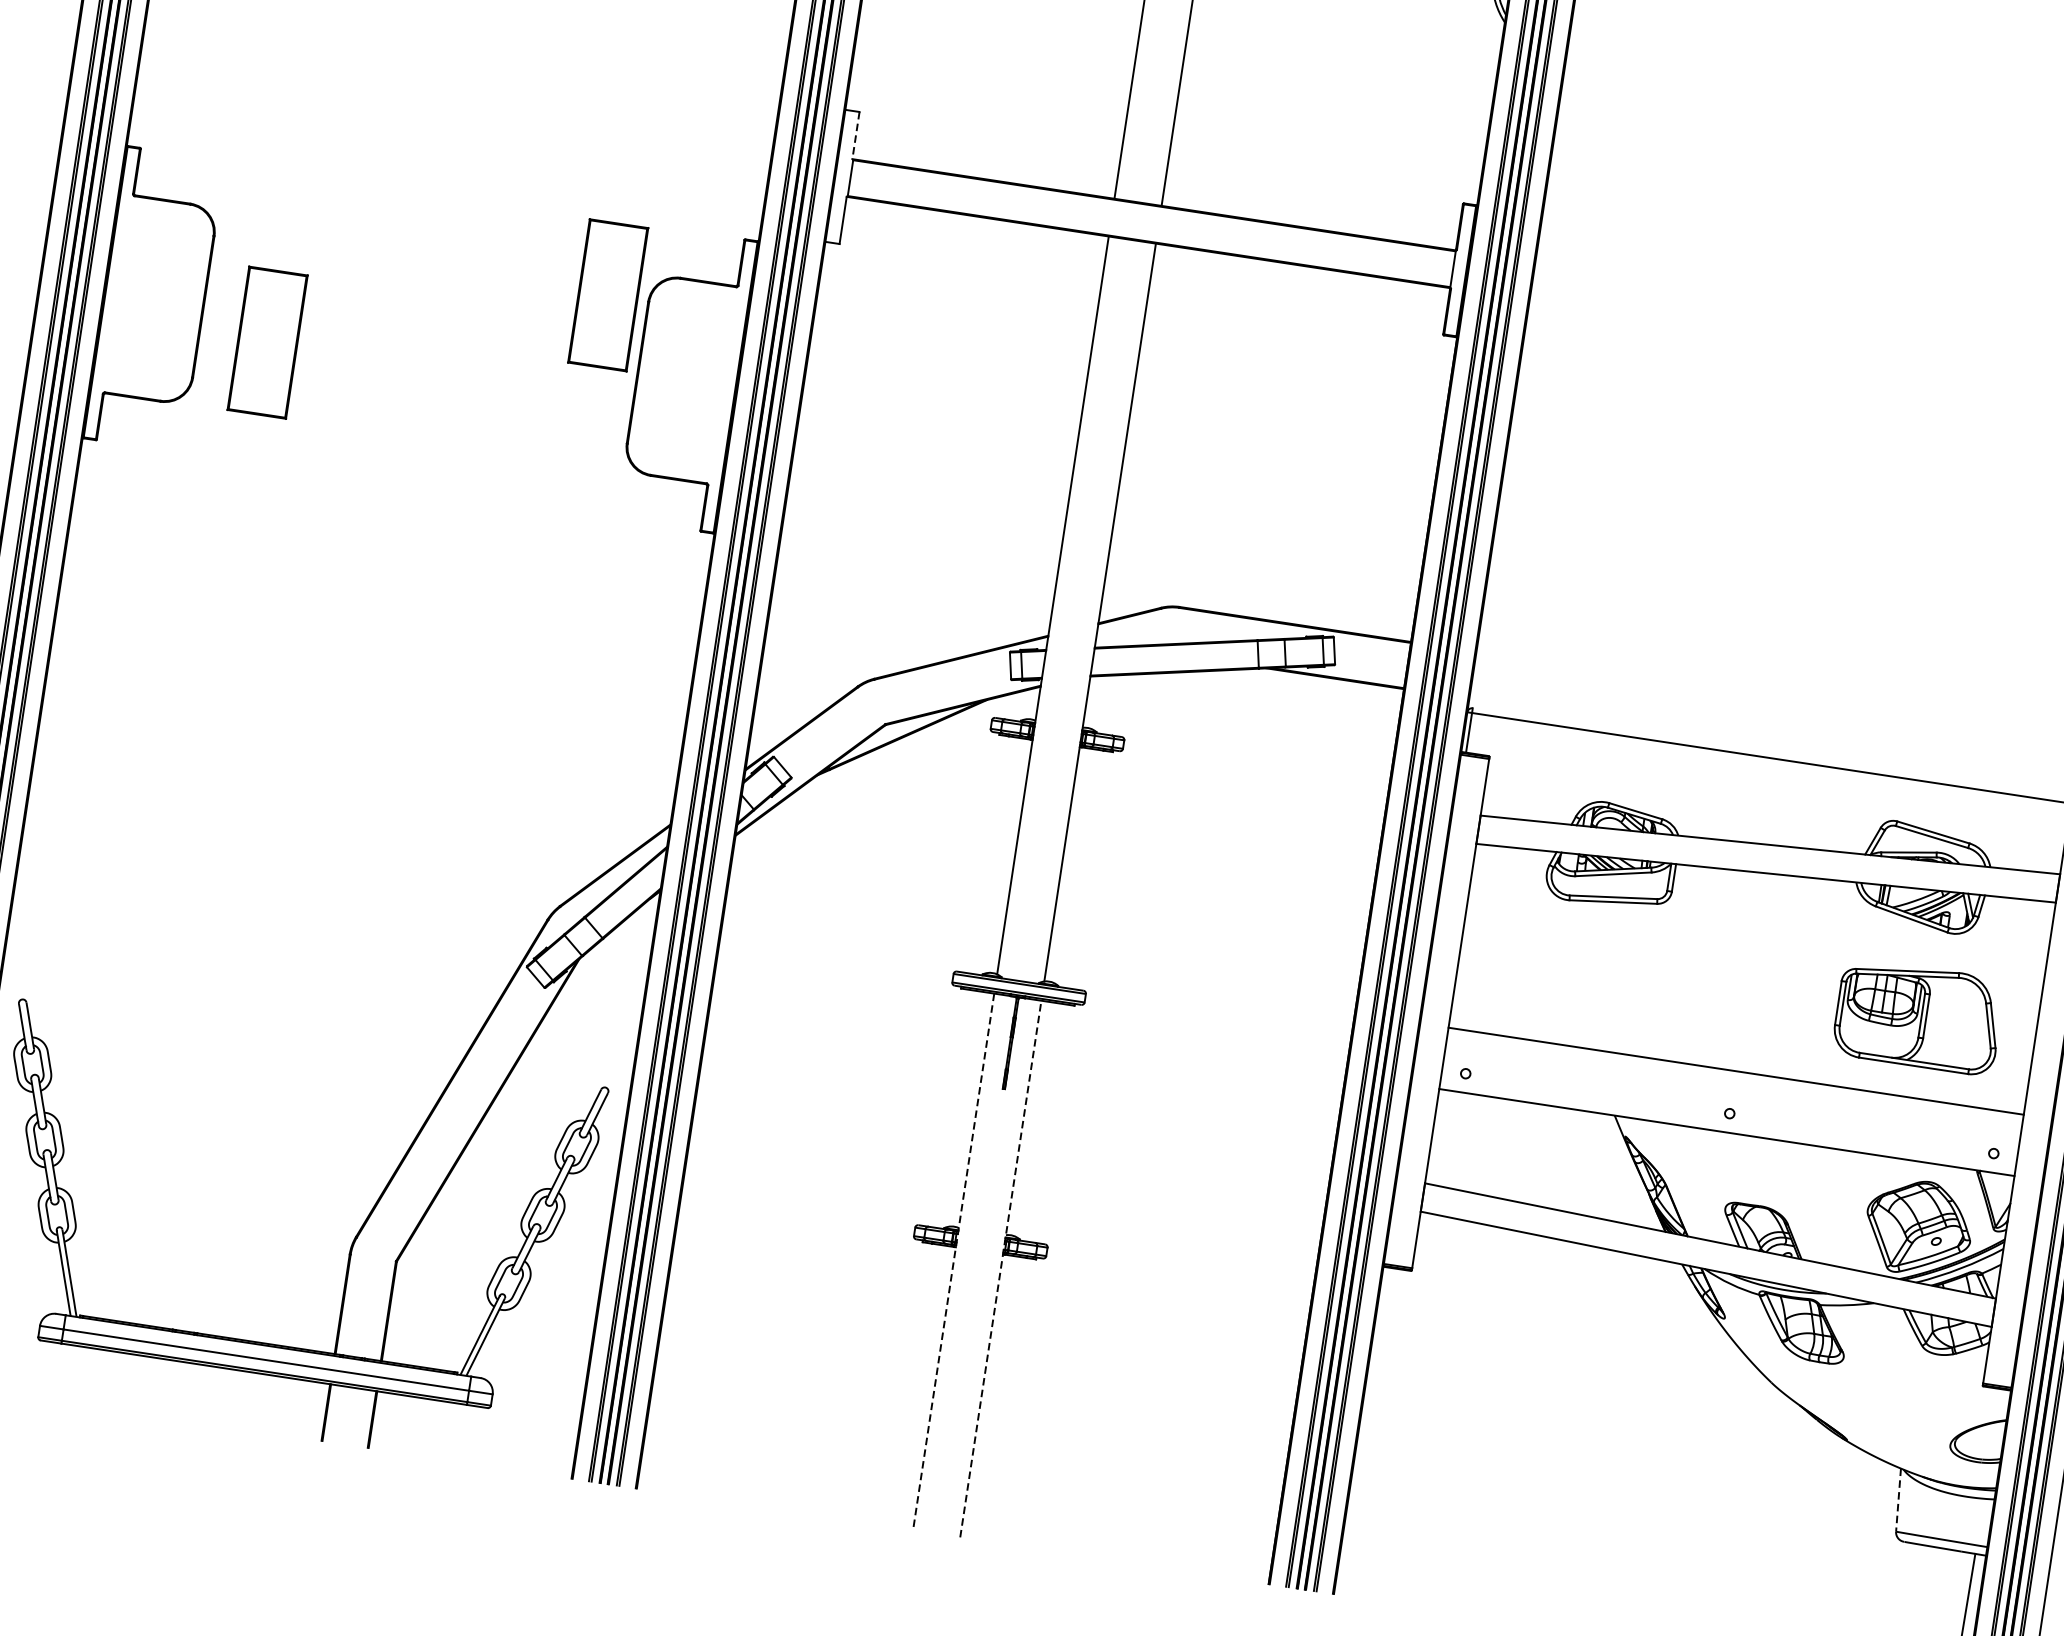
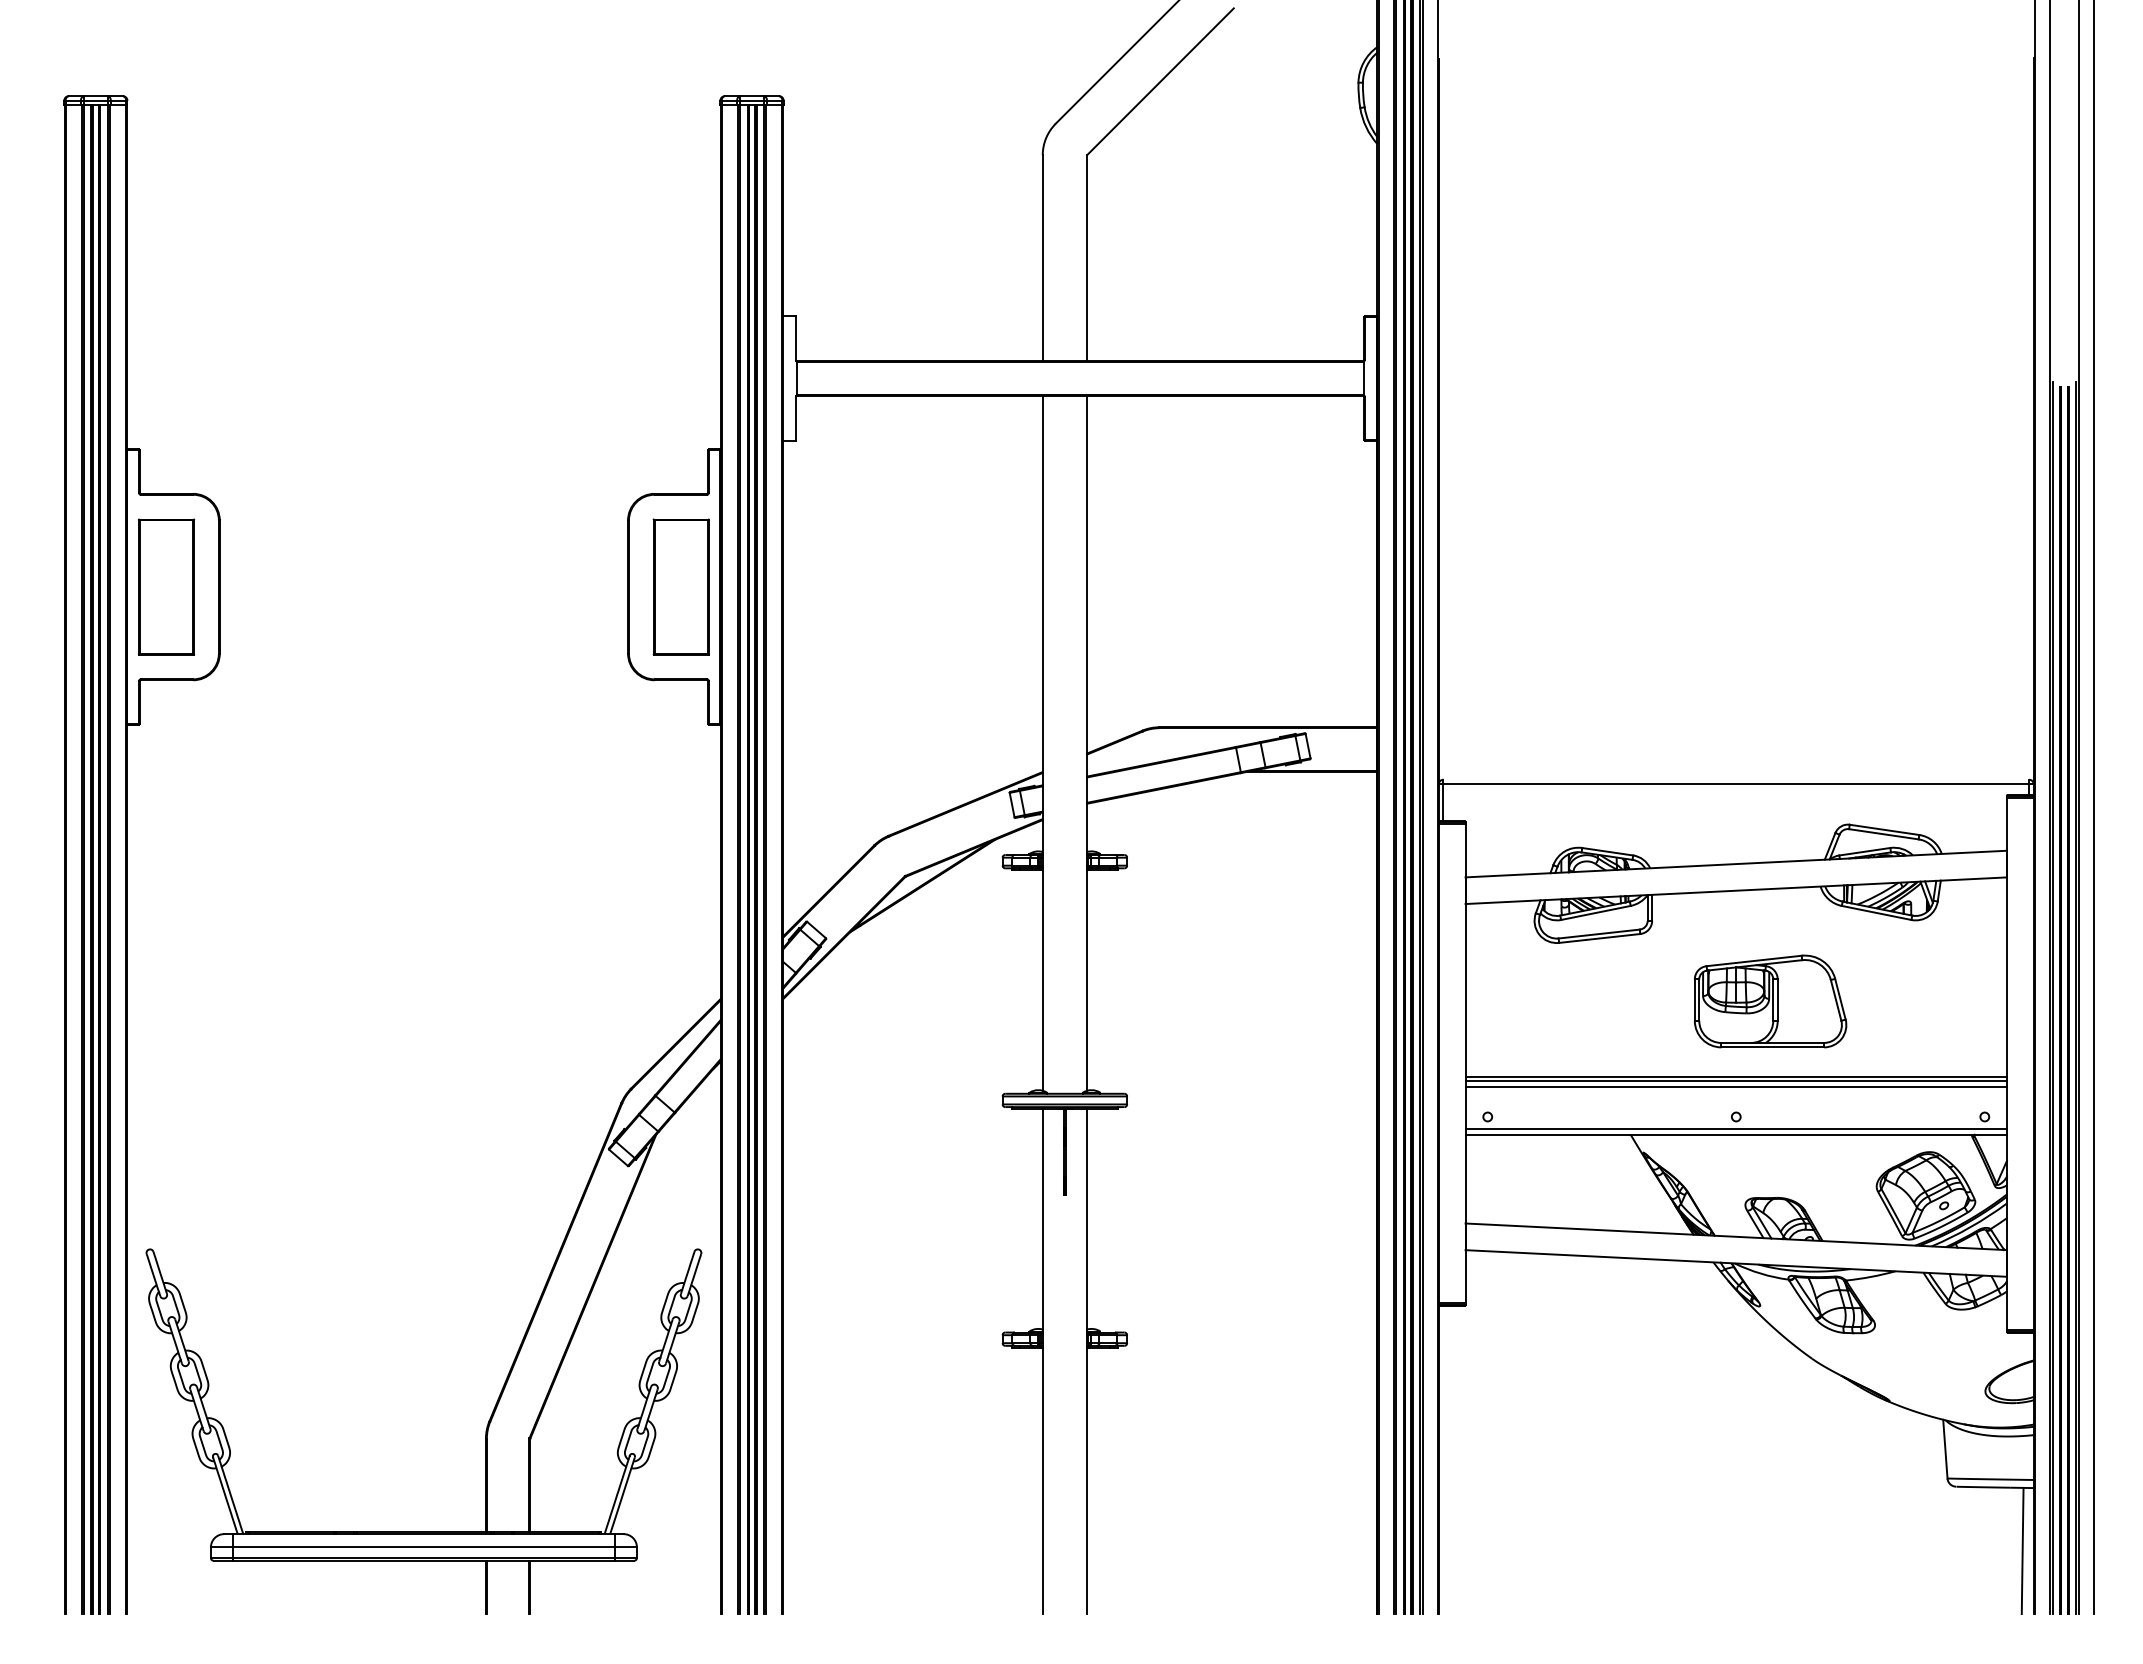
line: (856, 136) -> (796, 339), dashed -> solid
part: (607, 294) -> (680, 586), moved
part: (267, 342) -> (166, 586), moved
part: (1918, 1016) -> (1770, 1001), moved
line: (1734, 1075) -> (1735, 1081), added
line: (1733, 1081) -> (1735, 1086), added
line: (1726, 1126) -> (1735, 1129), added
line: (953, 1261) -> (1042, 1361), dashed -> solid
line: (1001, 1269) -> (1087, 1361), dashed -> solid
line: (1898, 1500) -> (1945, 1449), dashed -> solid

